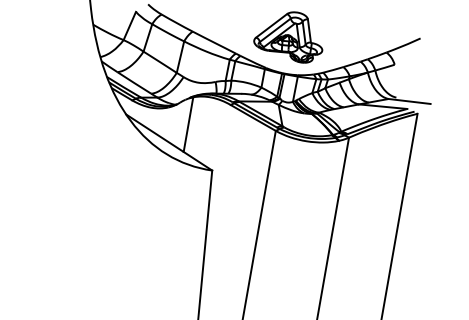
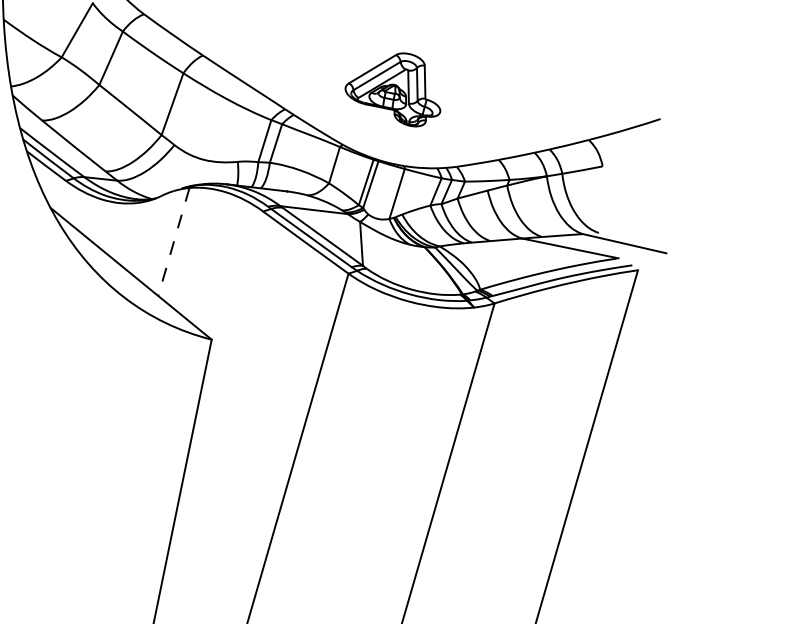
part: (288, 37) -> (394, 88), size x0.7
line: (188, 124) -> (173, 241), solid -> dashed

